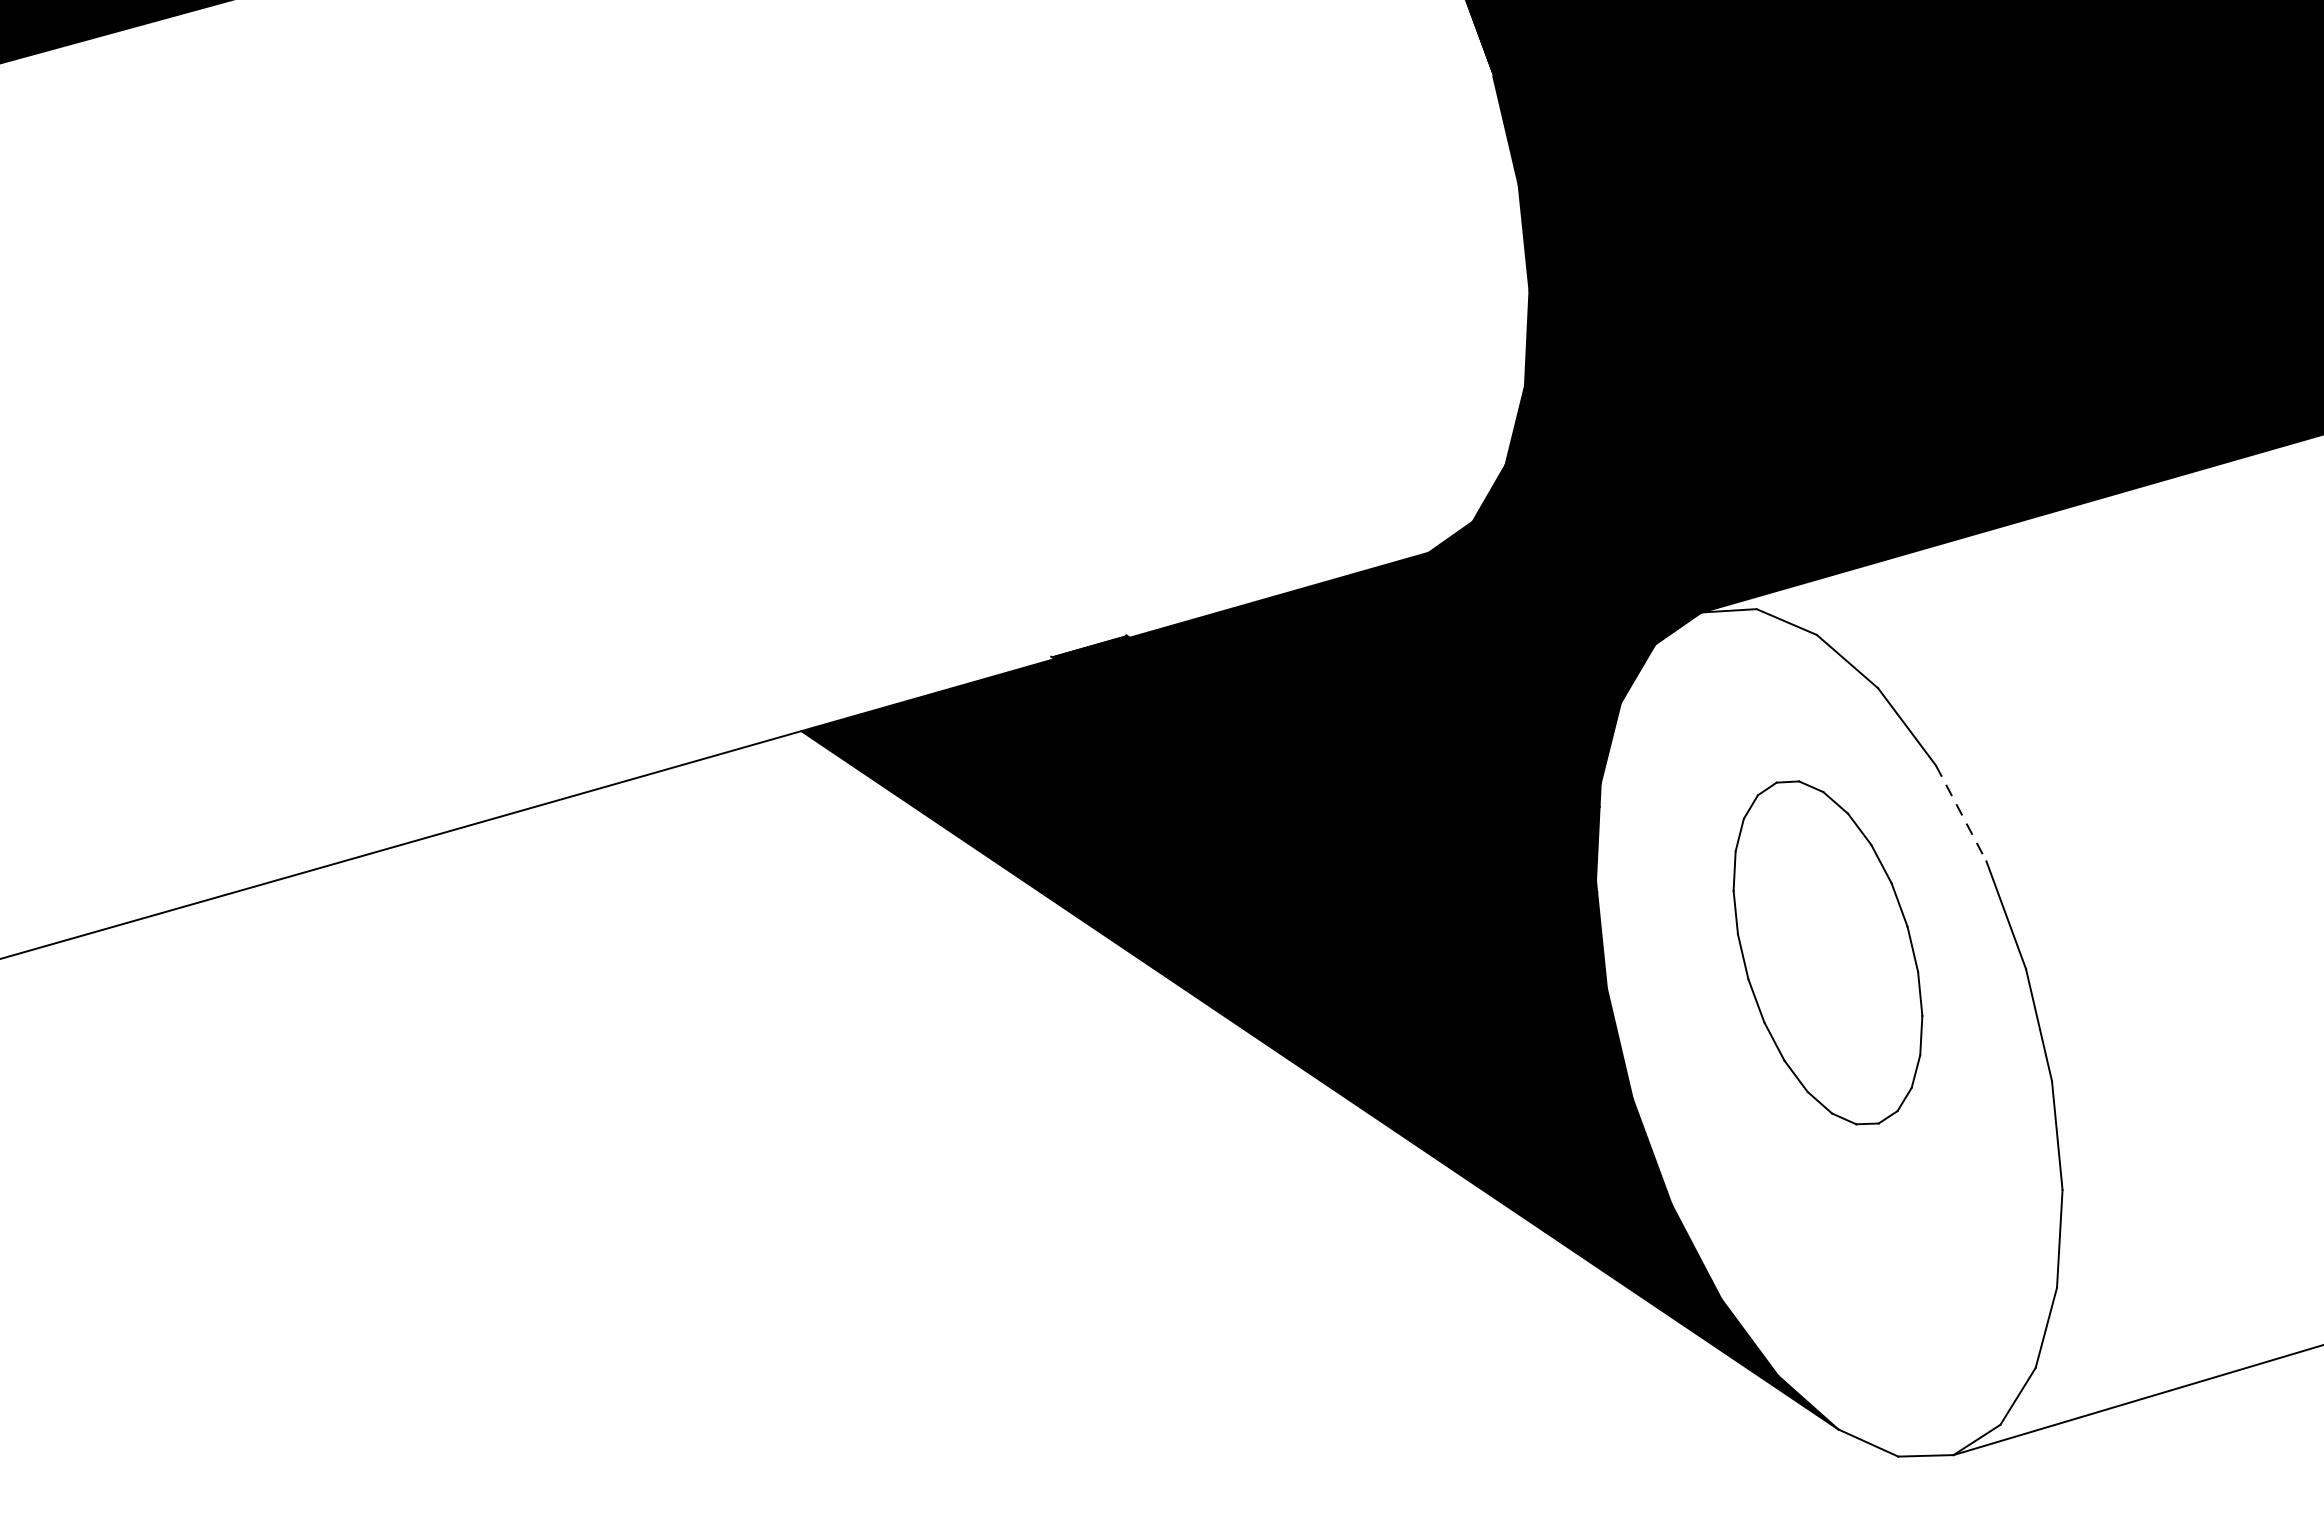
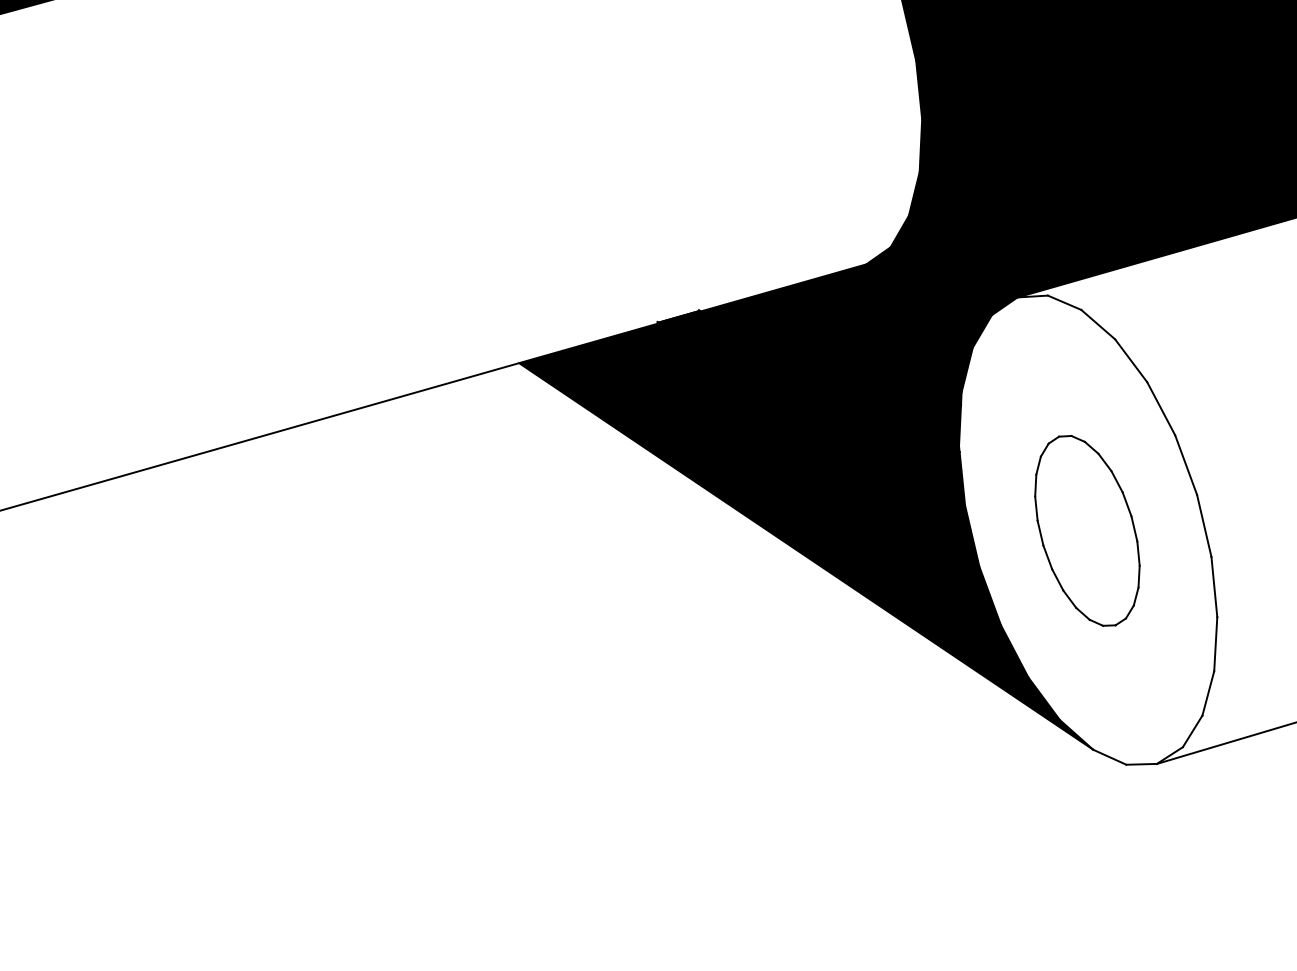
line: (1961, 813) -> (1161, 408), dashed -> solid
part: (1828, 952) -> (1087, 530), moved

